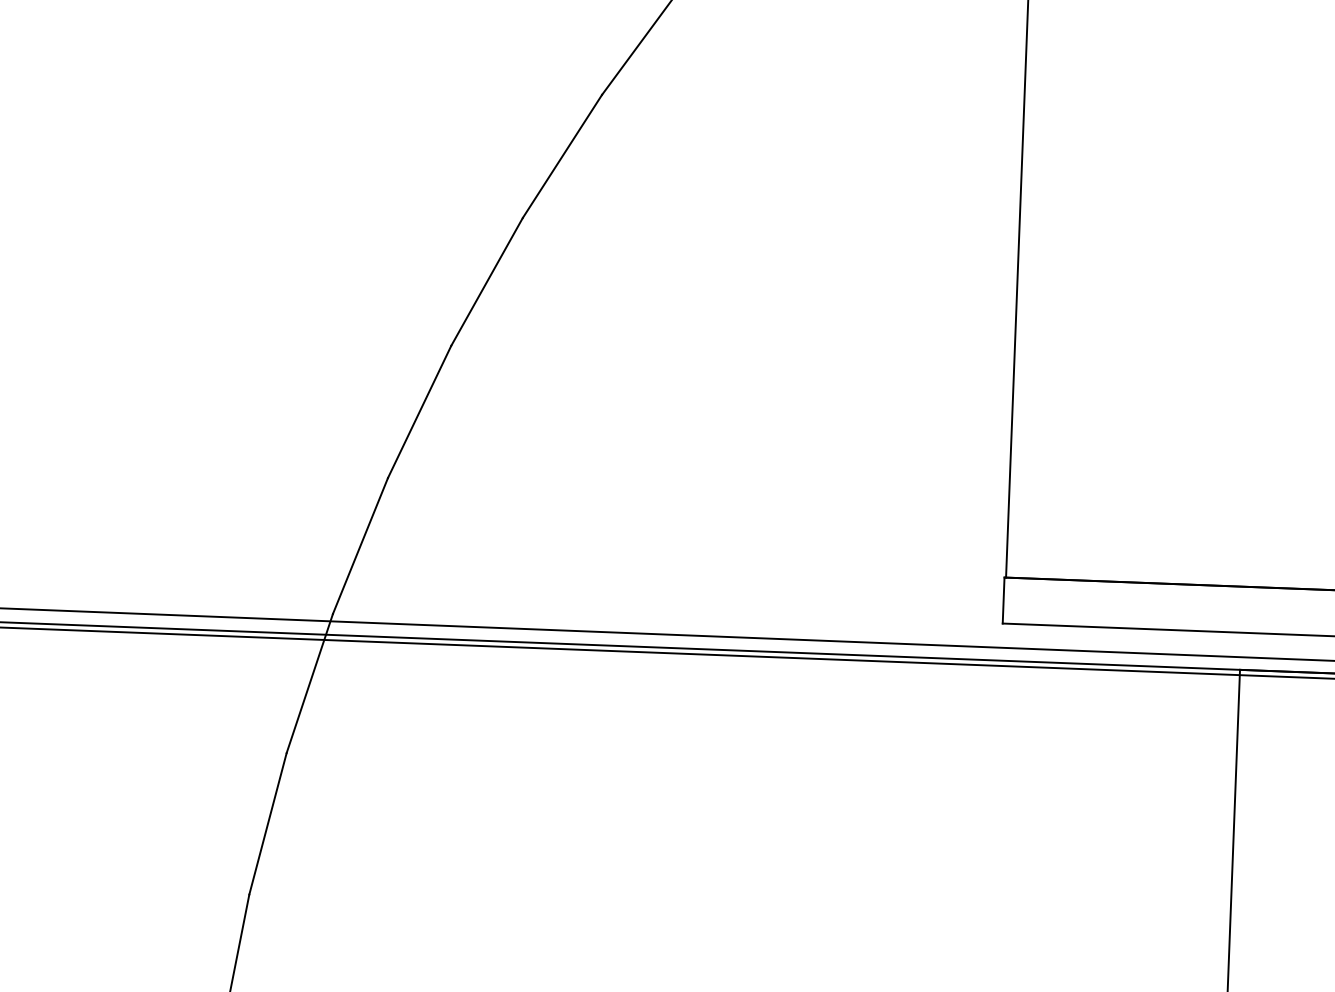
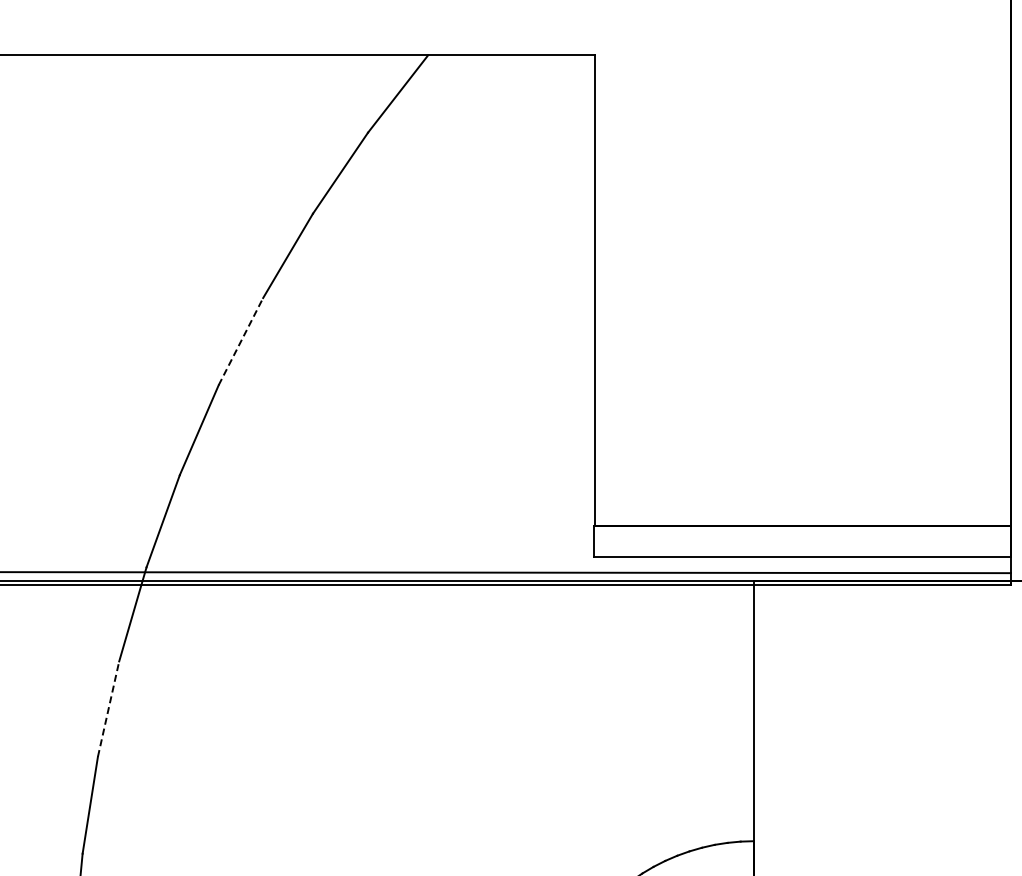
line: (486, 281) -> (240, 341), solid -> dashed
line: (267, 824) -> (108, 709), solid -> dashed

